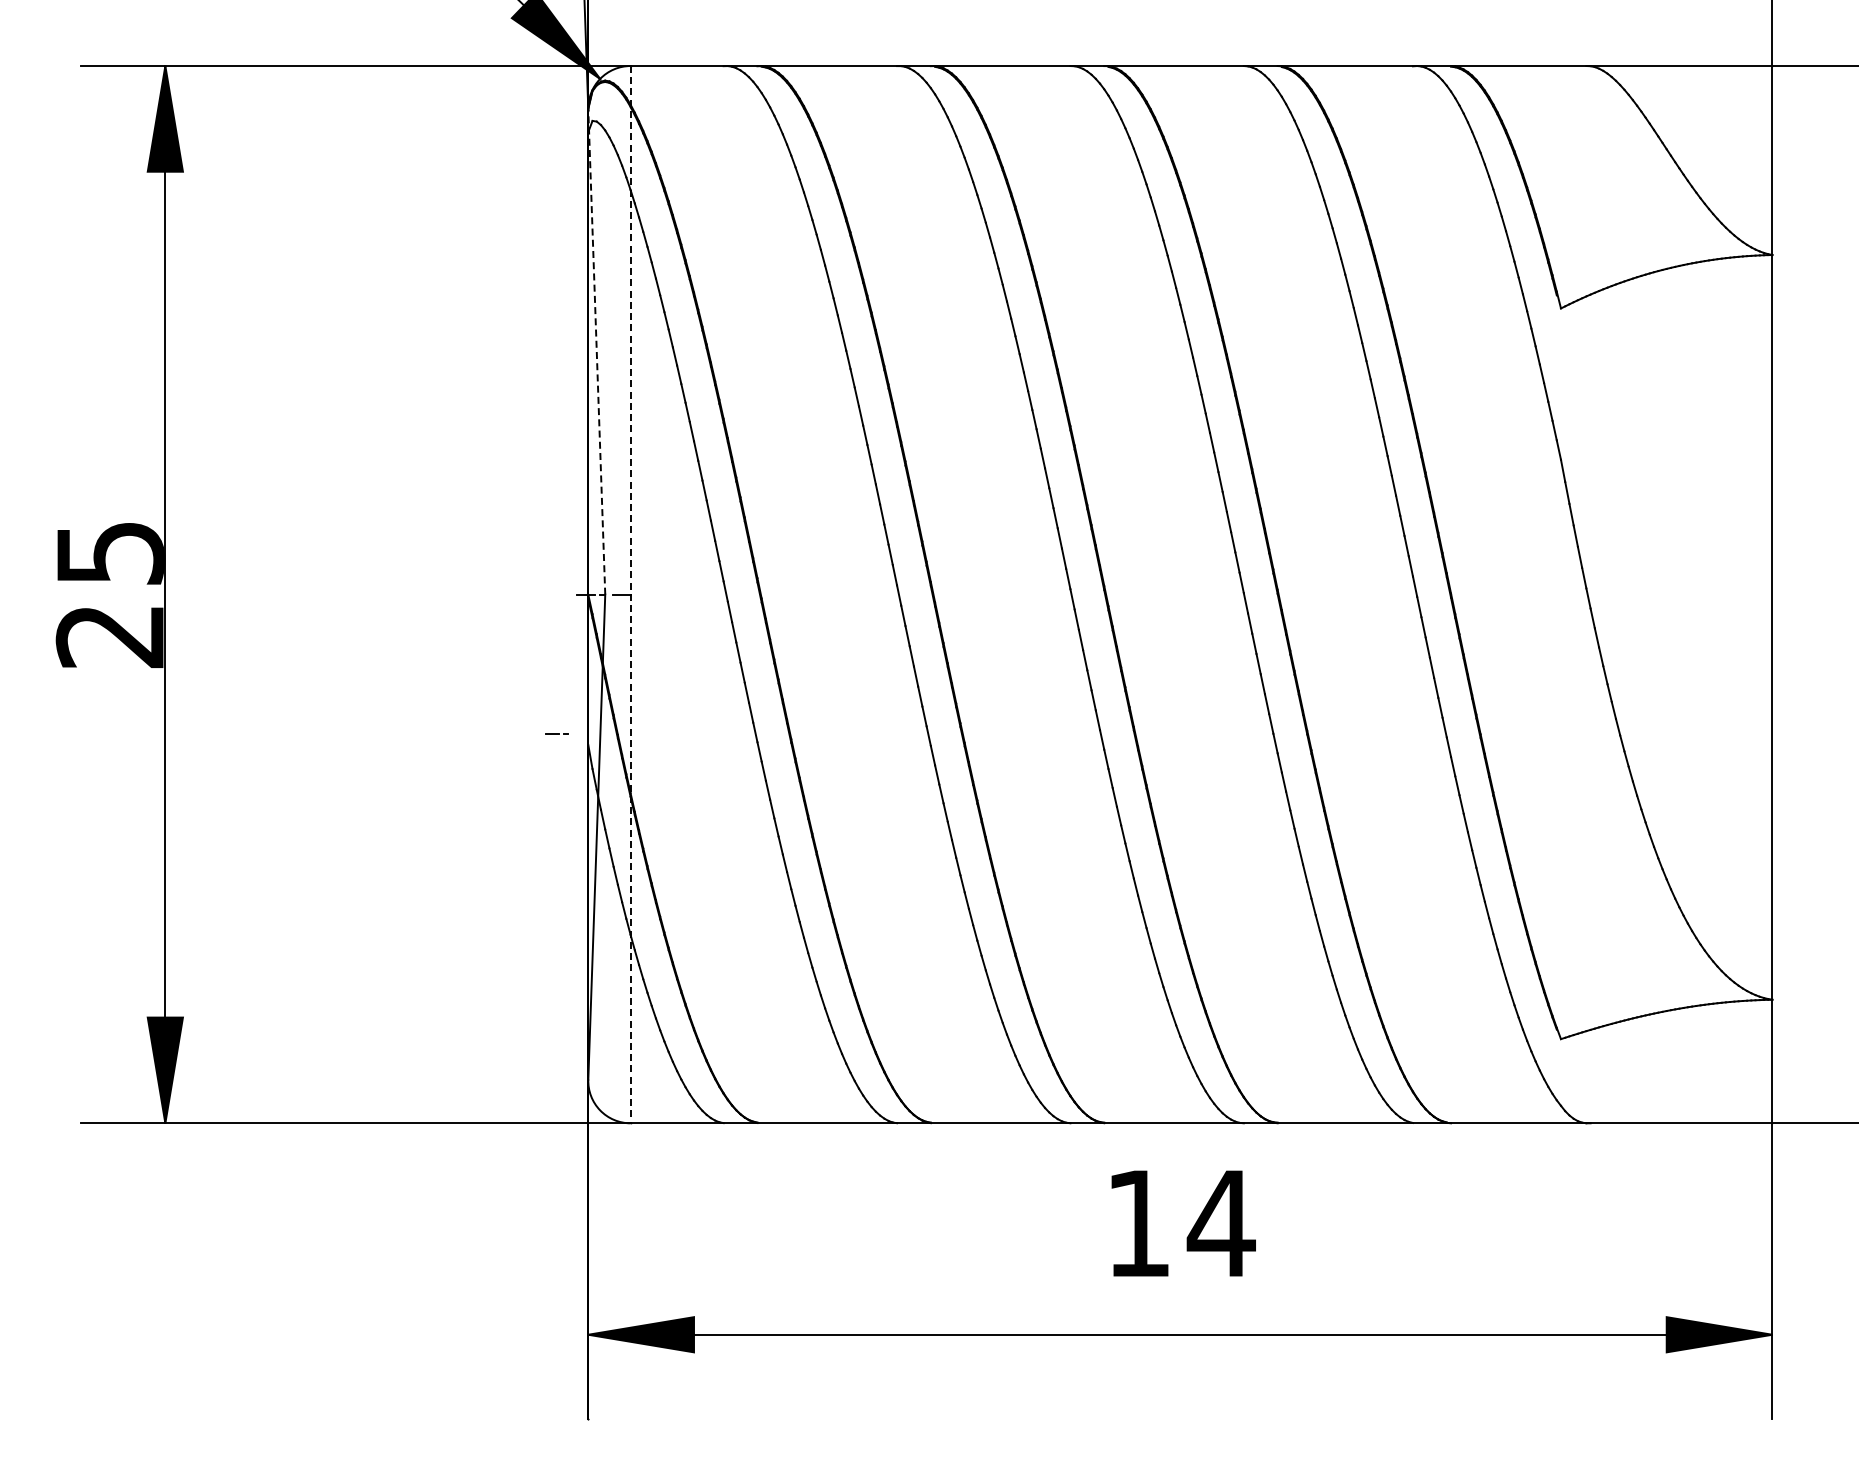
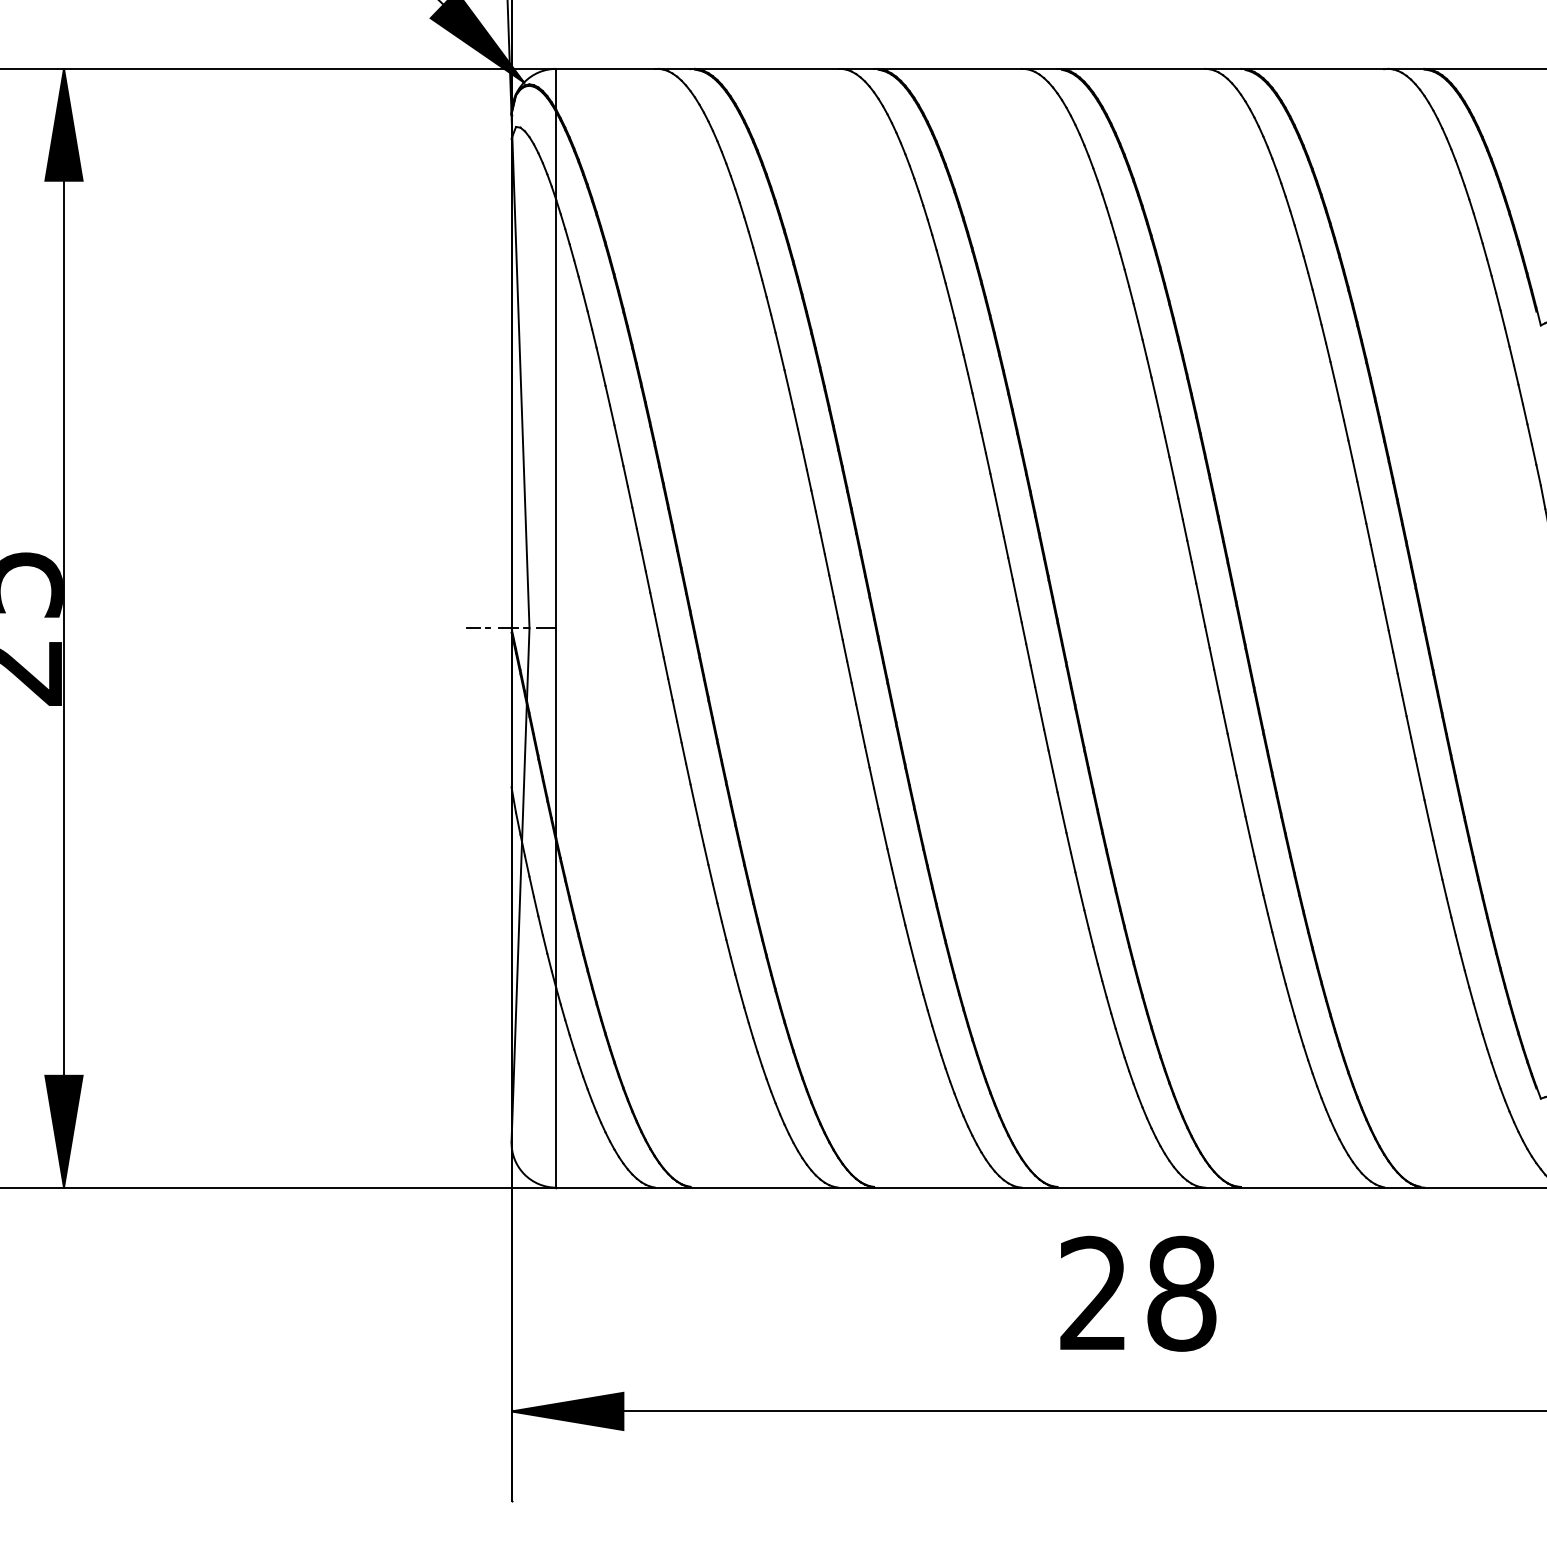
line: (596, 352) -> (520, 372), dashed -> solid
line: (630, 594) -> (556, 628), dashed -> solid
line: (556, 733) -> (477, 628), moved
text: (1181, 1223) -> (1139, 1293), 14 -> 28

